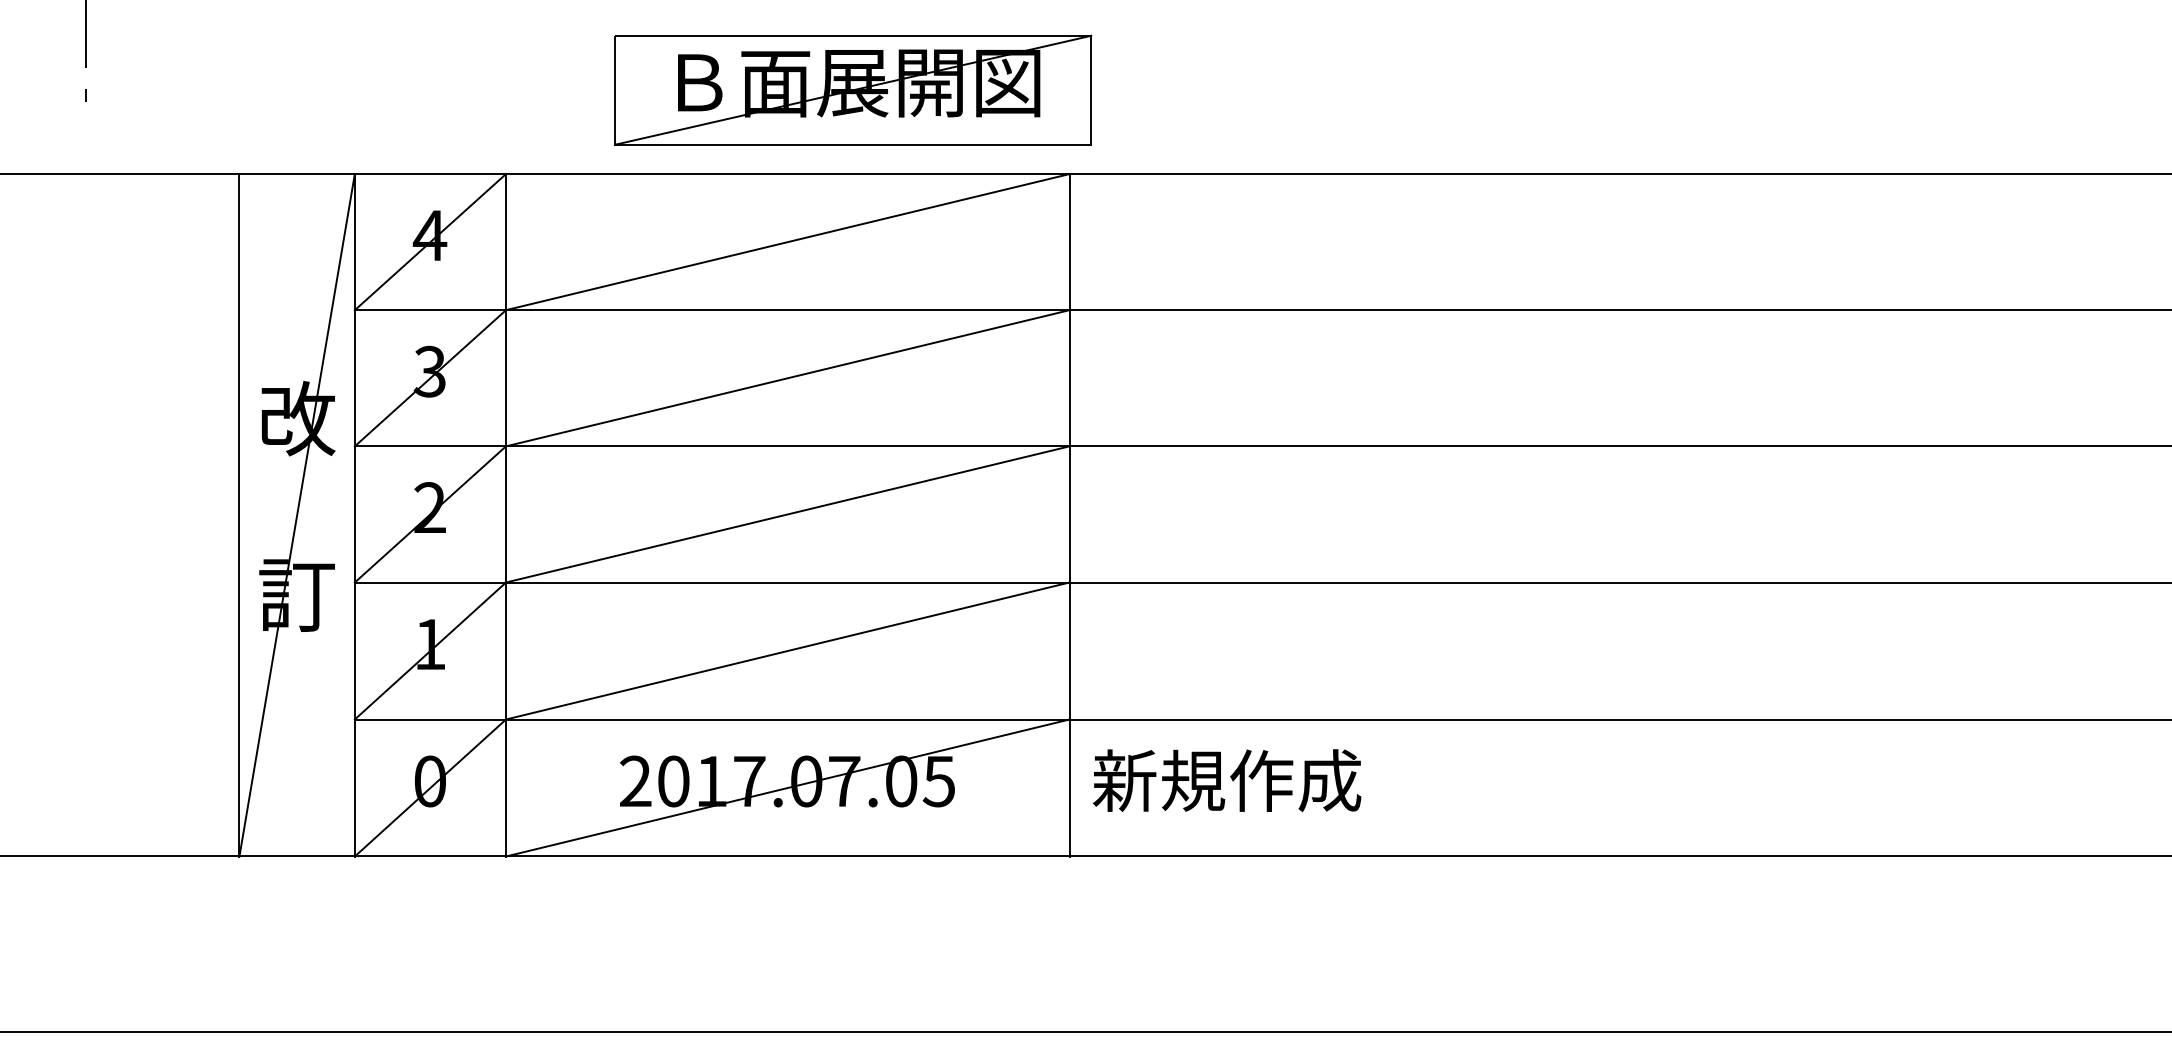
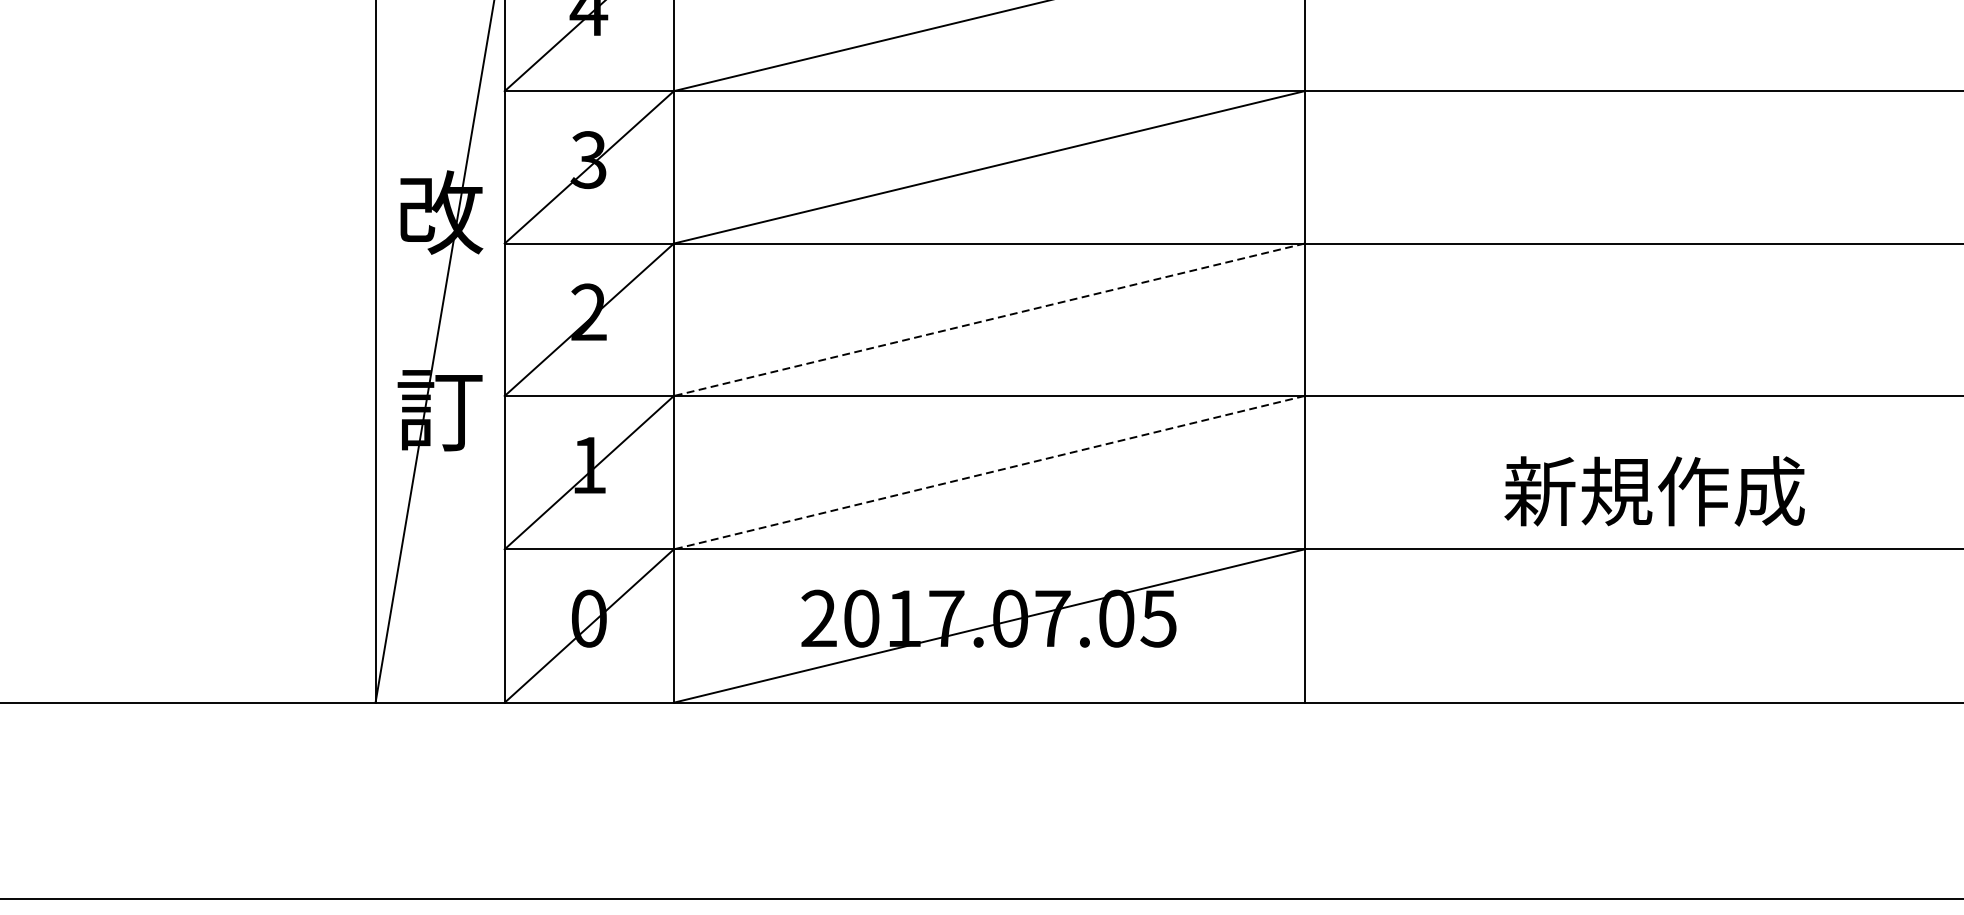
line: (787, 514) -> (989, 319), solid -> dashed
line: (787, 651) -> (989, 473), solid -> dashed
text: (1227, 780) -> (1655, 491), moved

